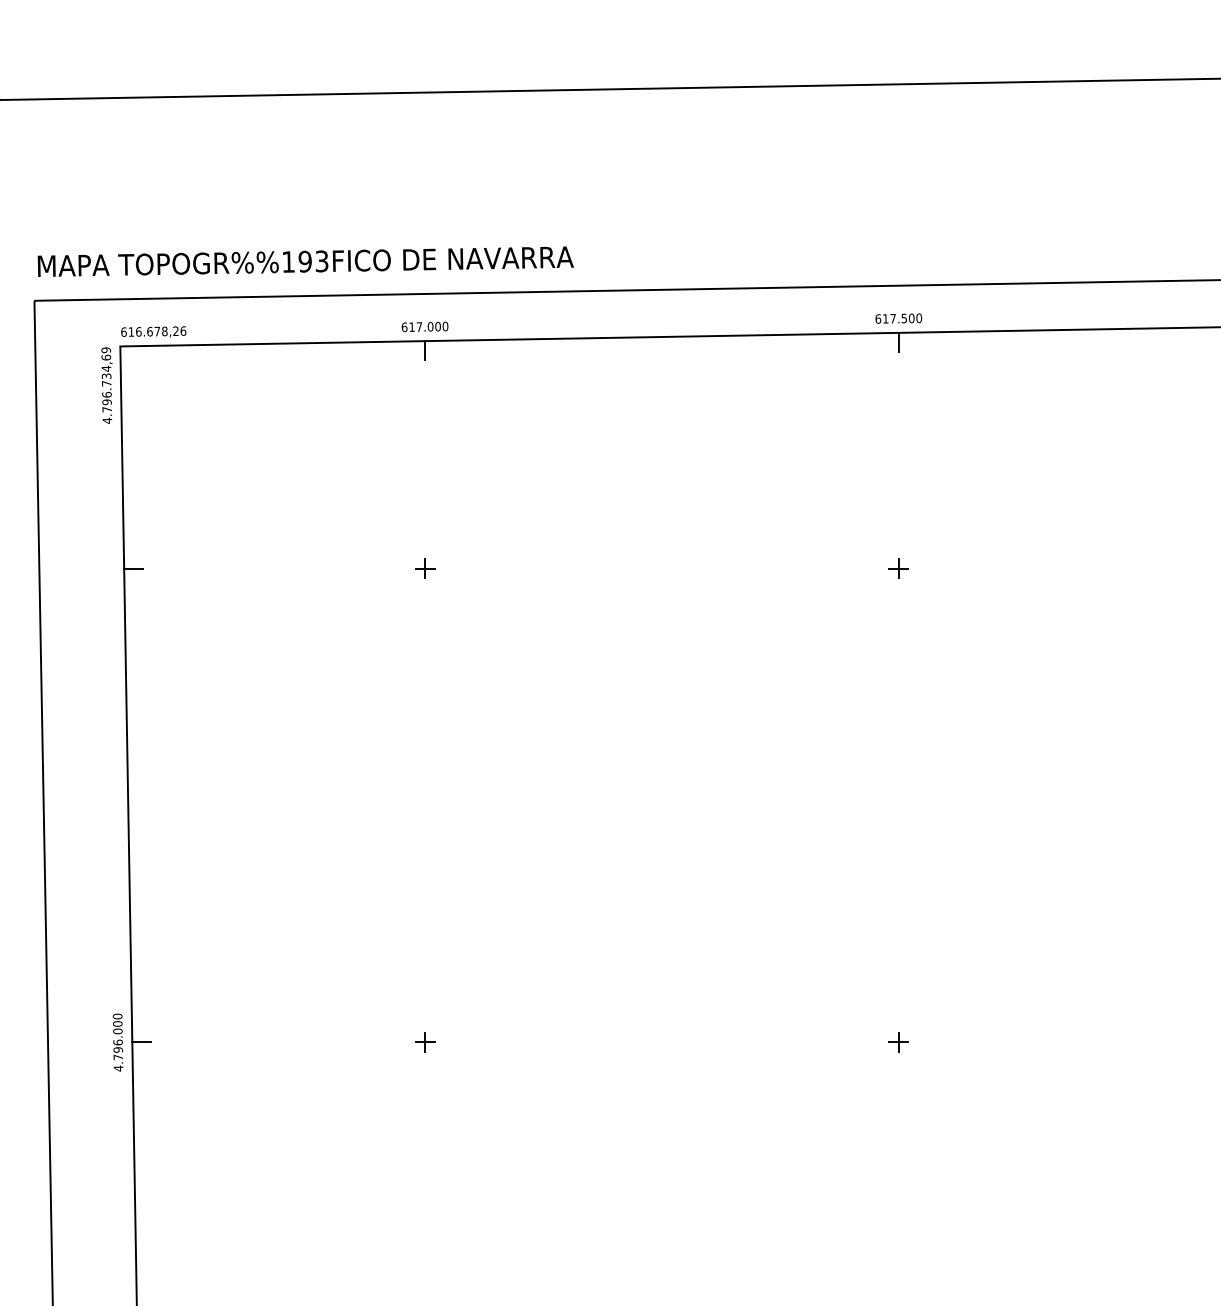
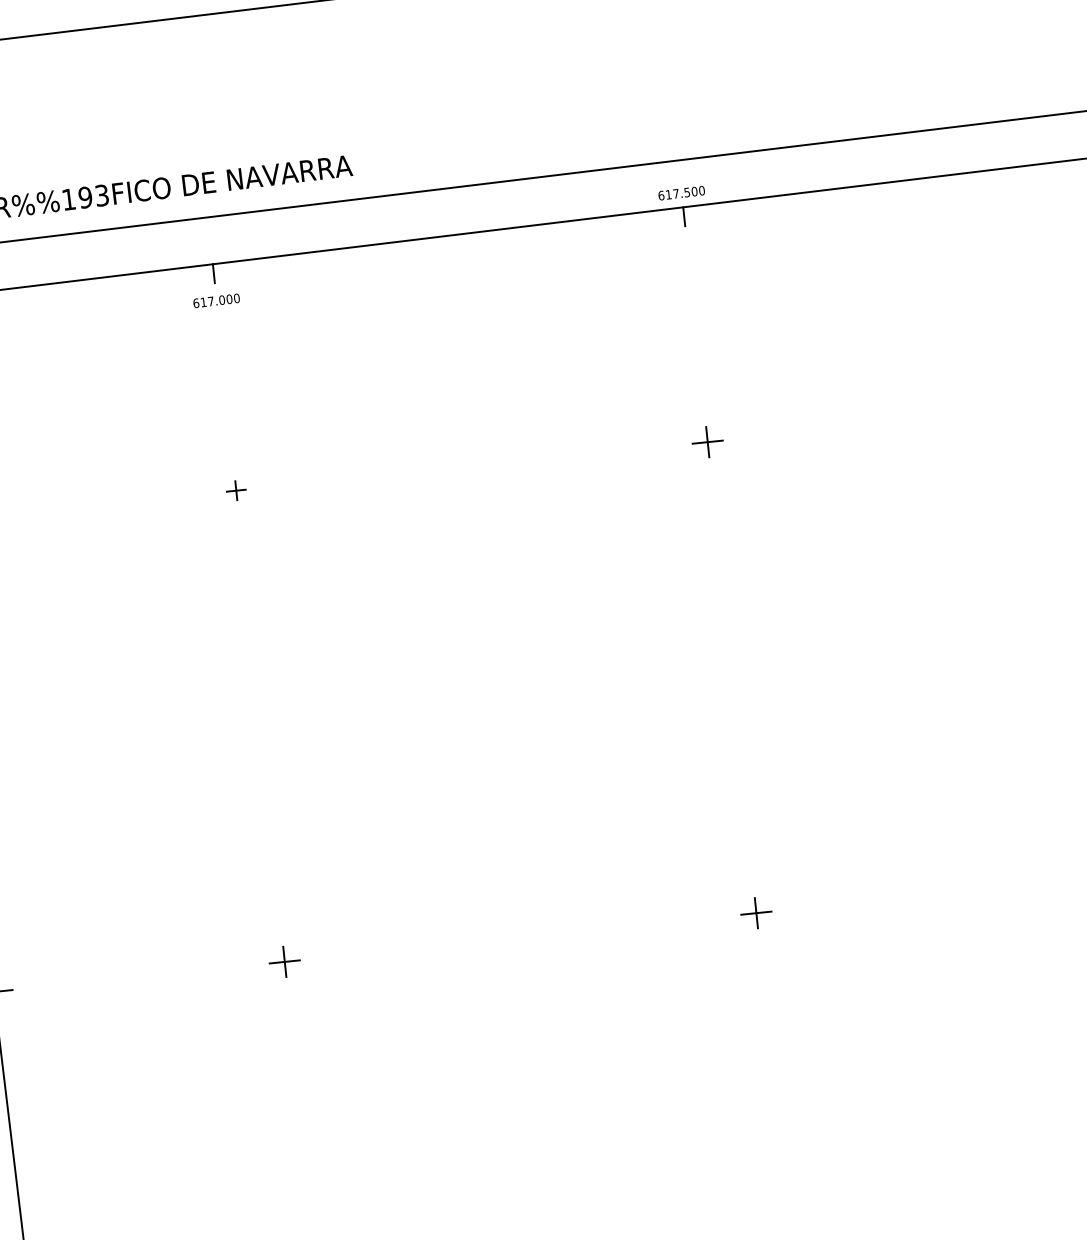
text: (424, 326) -> (216, 300), moved
part: (898, 568) -> (707, 441), size x1.6
part: (425, 1042) -> (285, 961), size x1.6
part: (898, 1042) -> (755, 913), size x1.6

